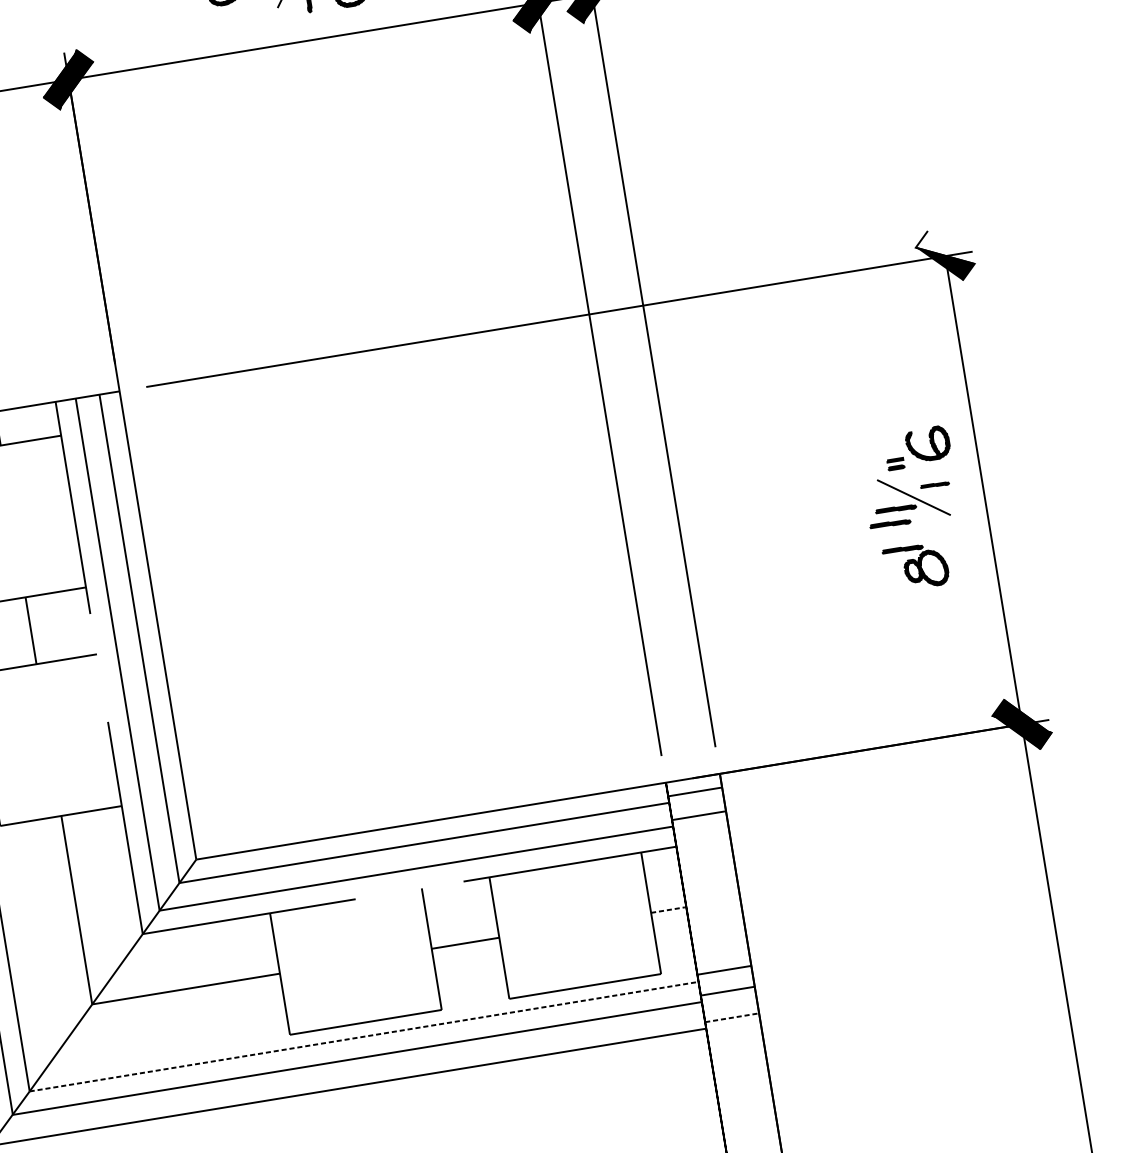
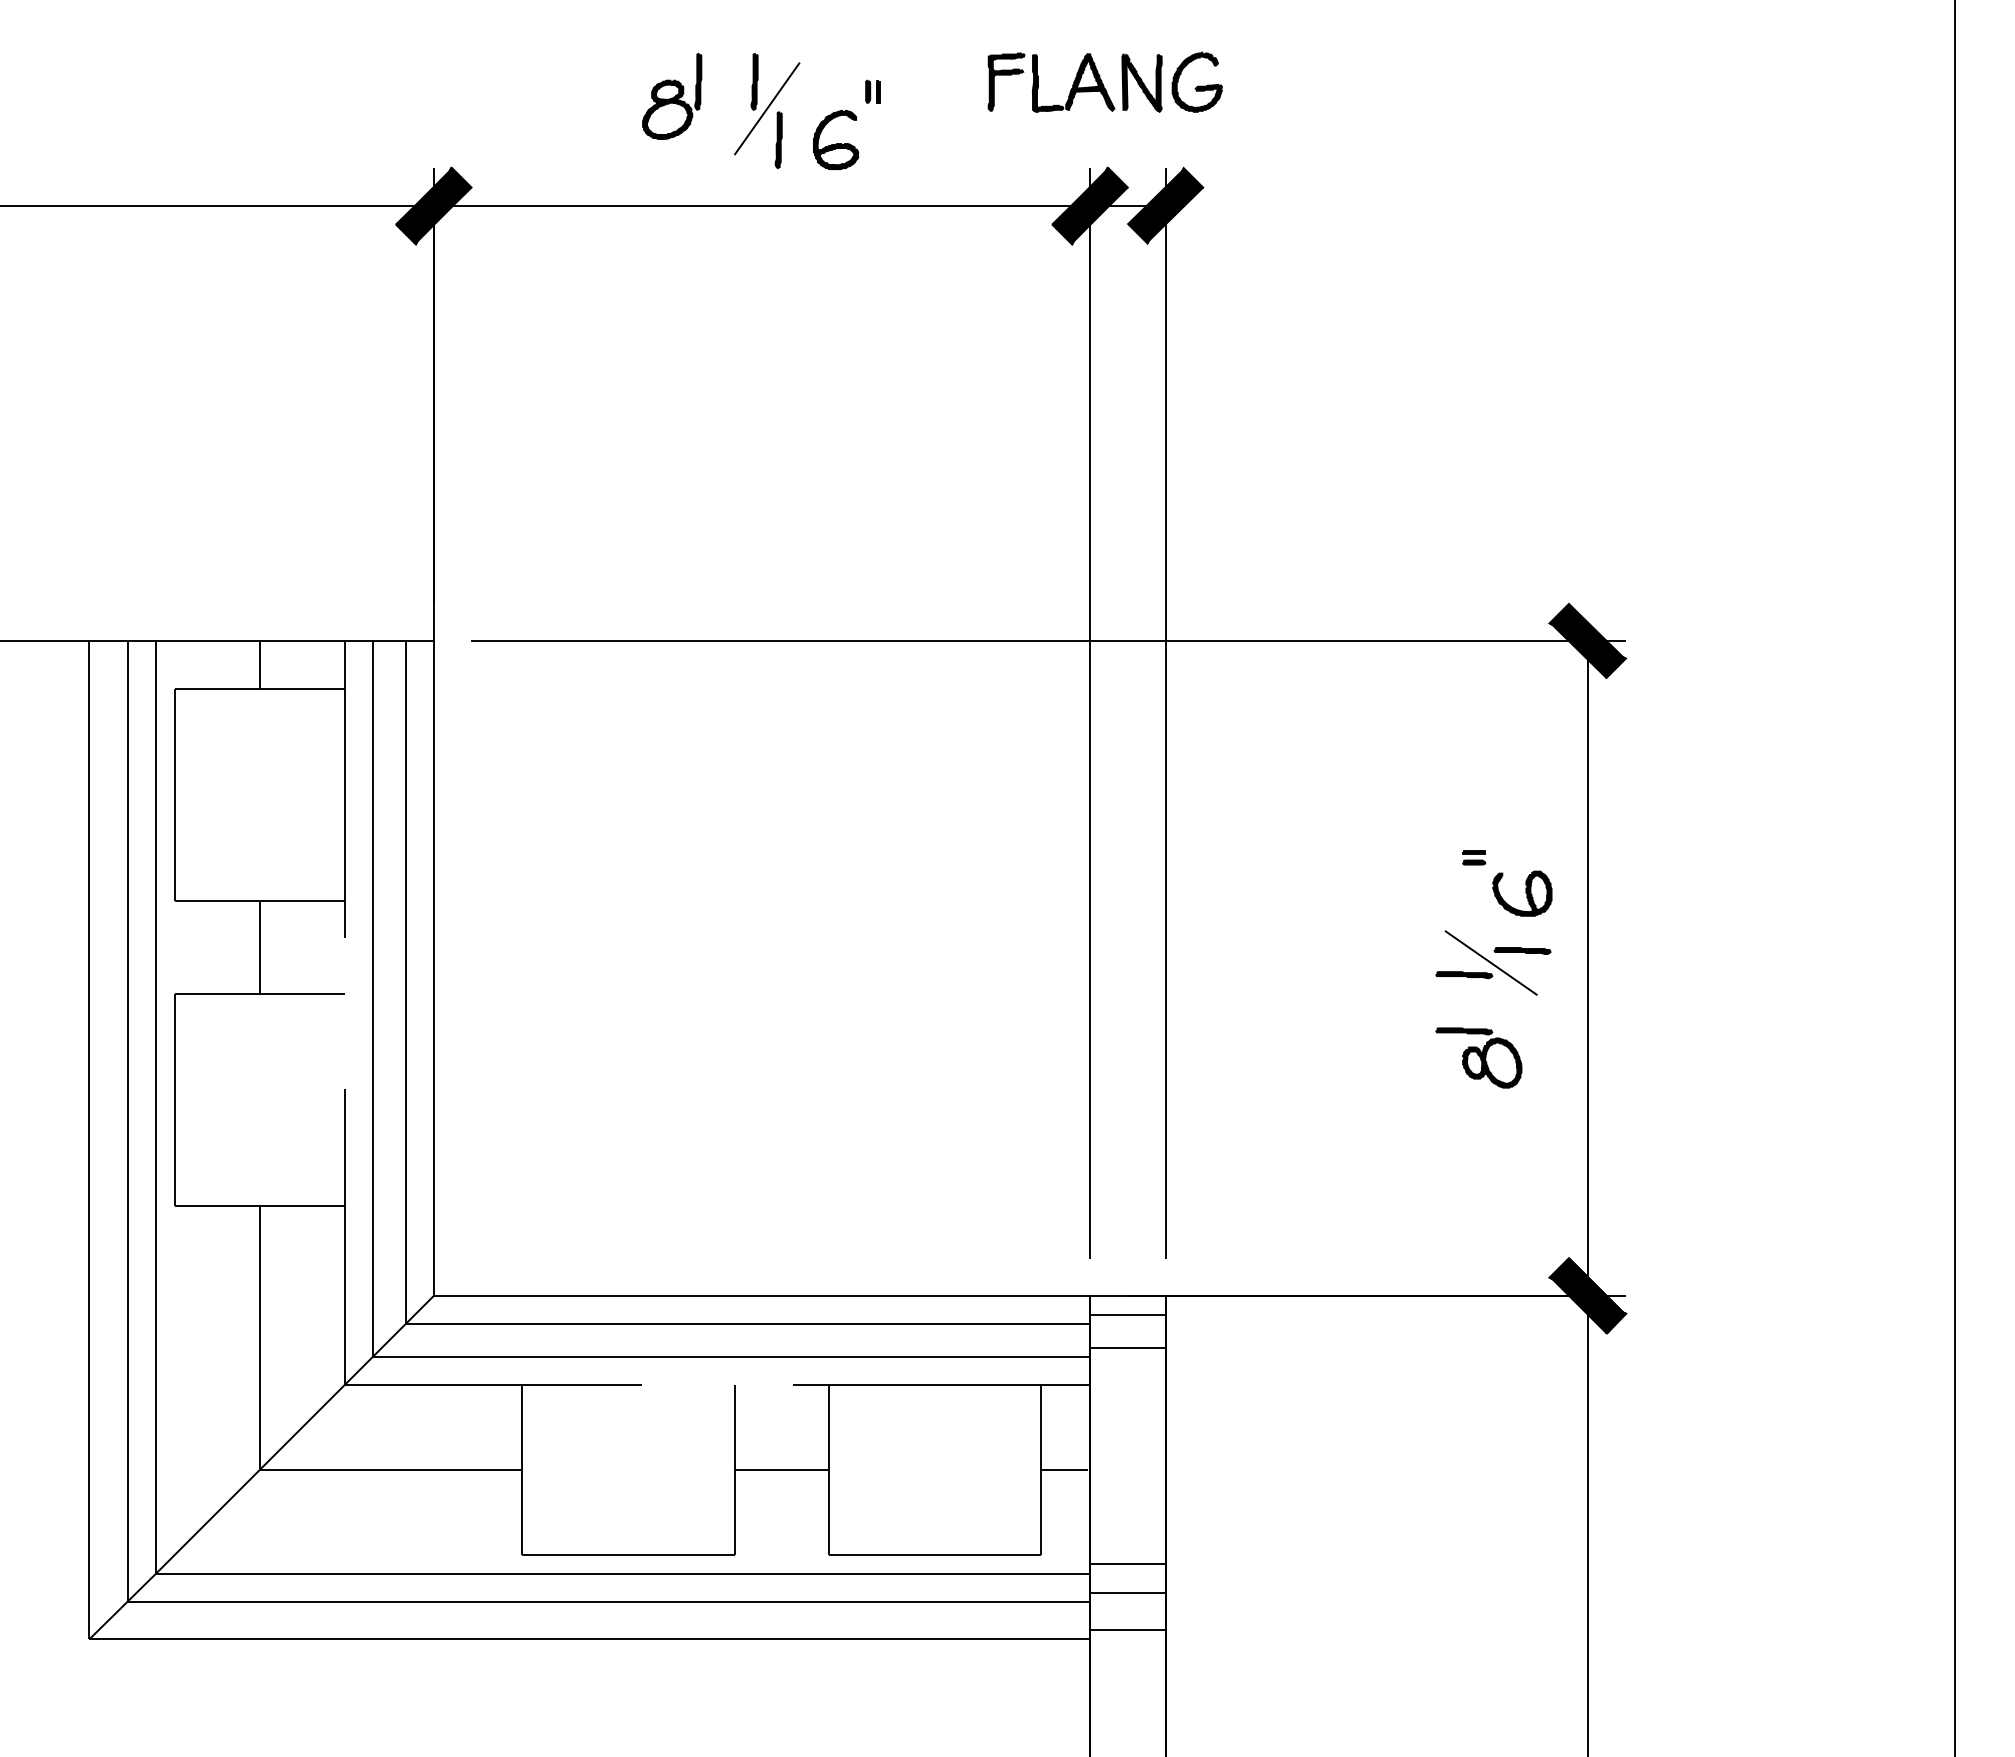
fill: (943, 248) -> (1587, 630), added
part: (896, 464) -> (1474, 857), moved
part: (934, 484) -> (1522, 950), size x1.43
part: (890, 523) -> (1453, 993), removed
line: (667, 910) -> (1064, 1469), dashed -> solid
line: (731, 1017) -> (1127, 1630), dashed -> solid
line: (364, 1036) -> (623, 1574), dashed -> solid

